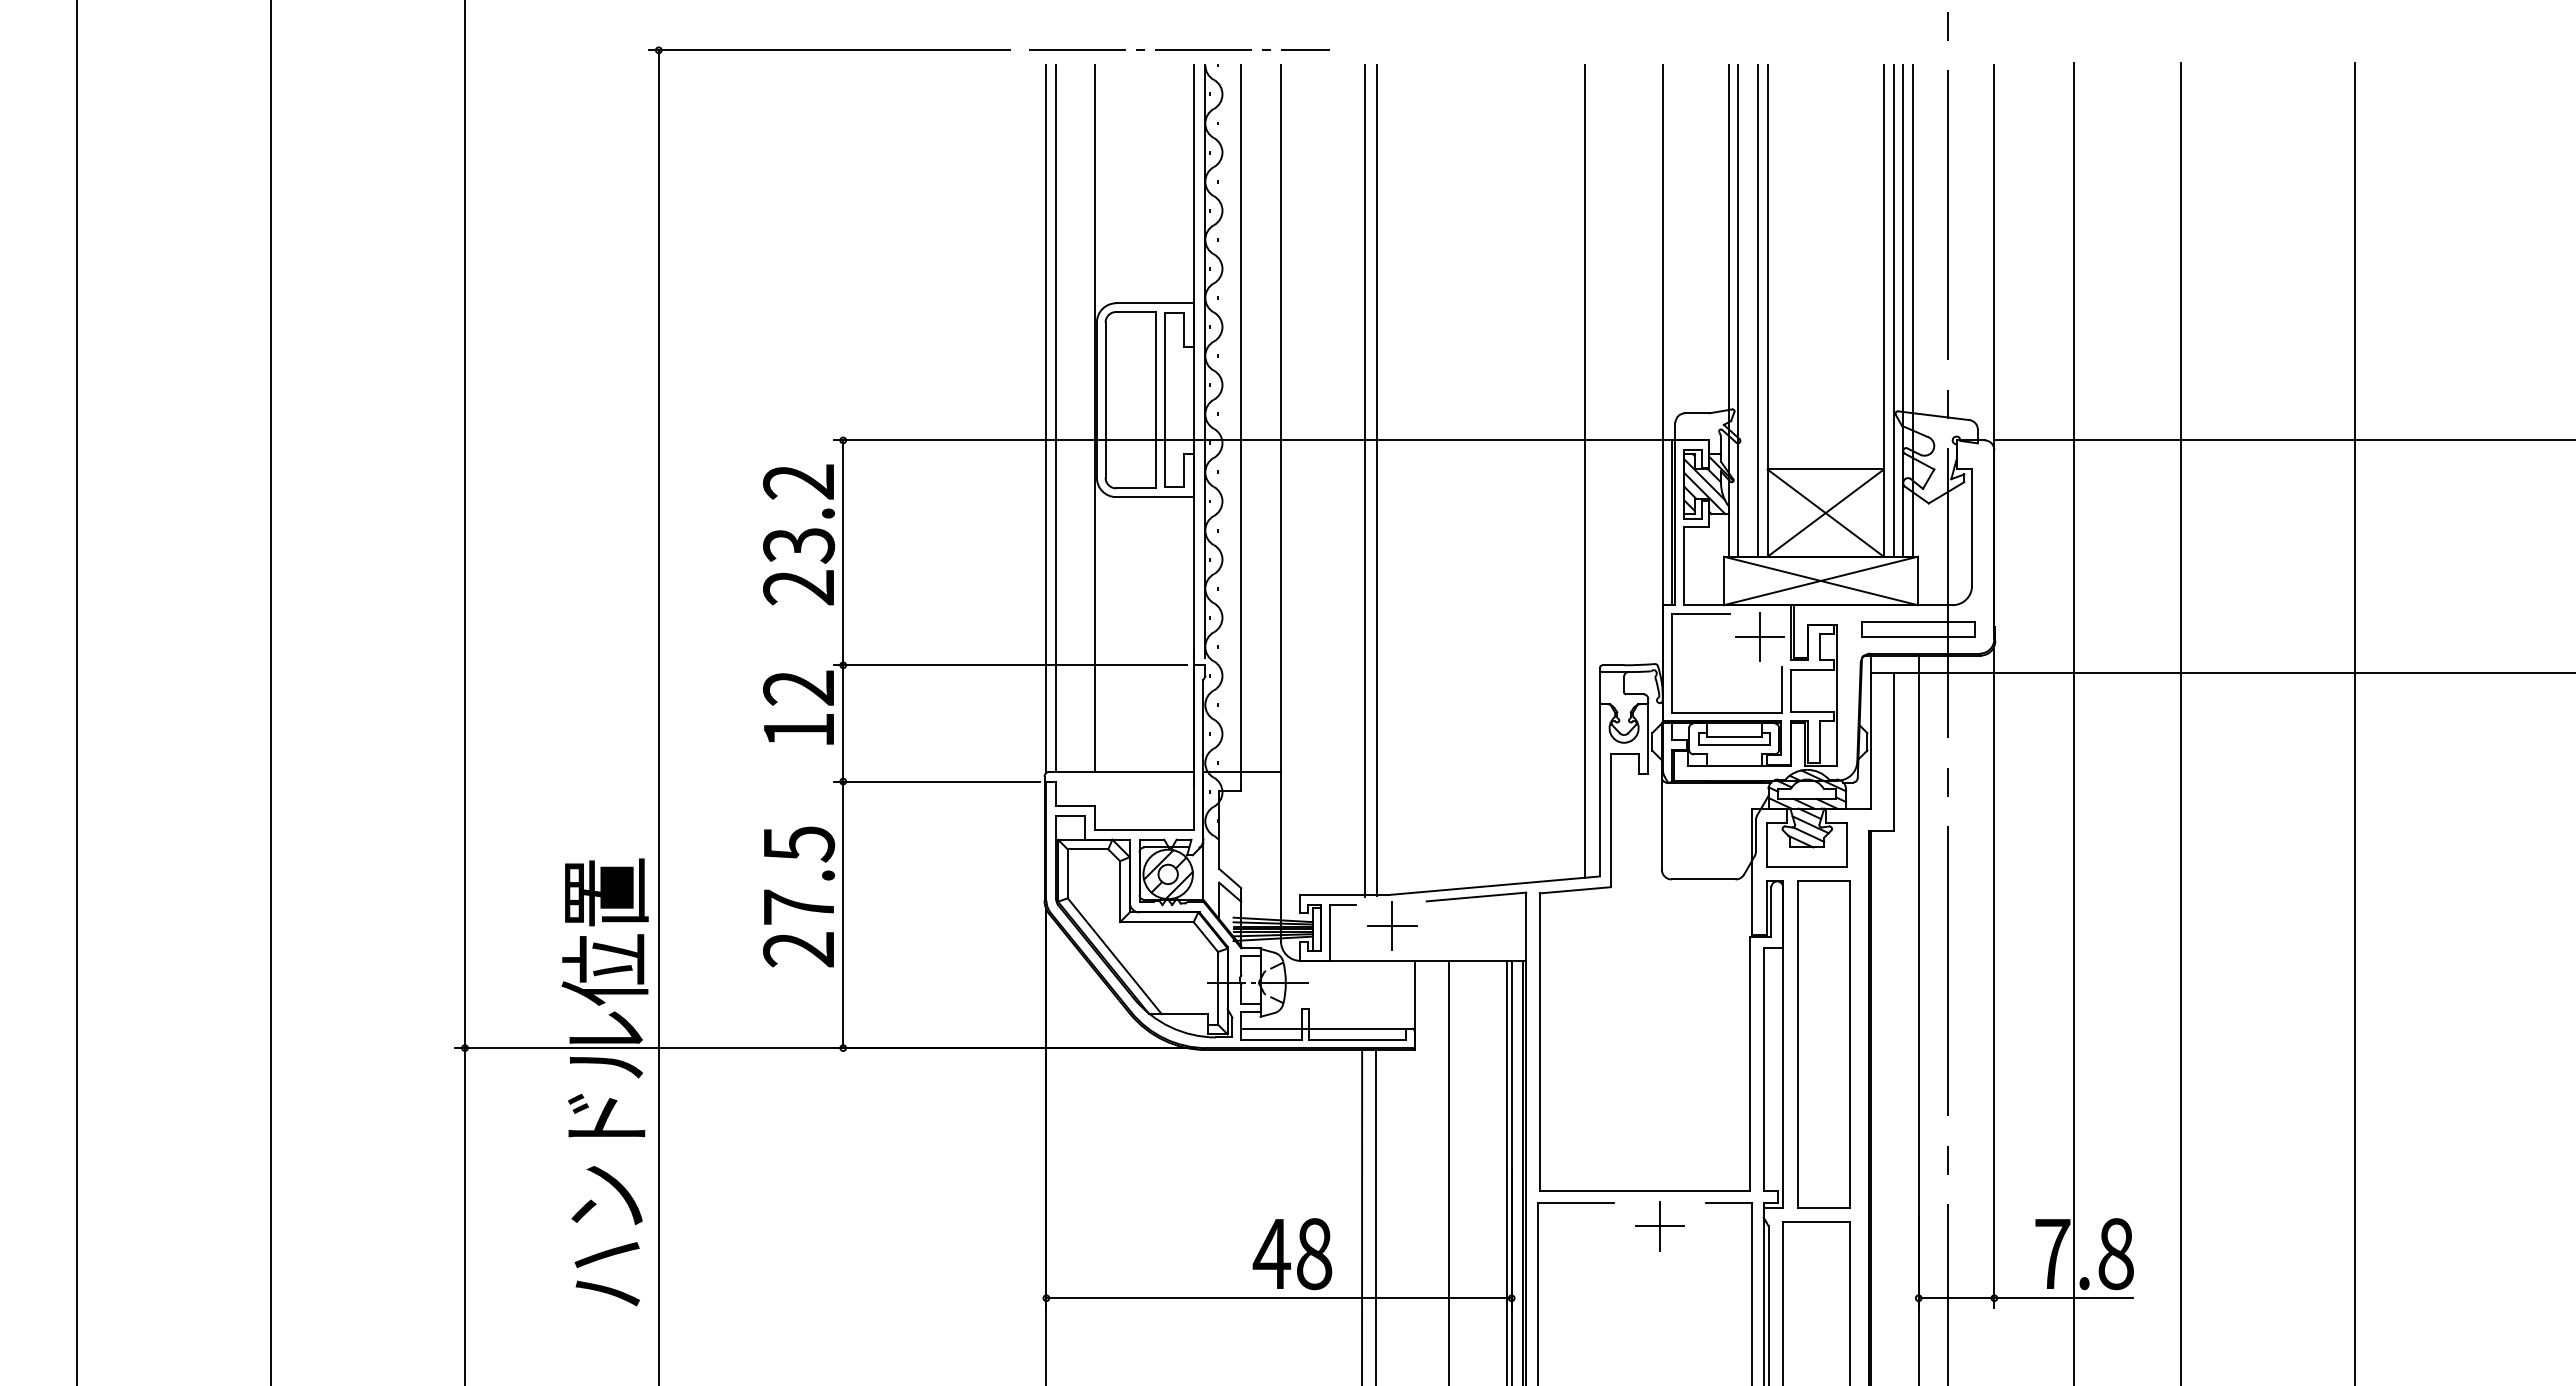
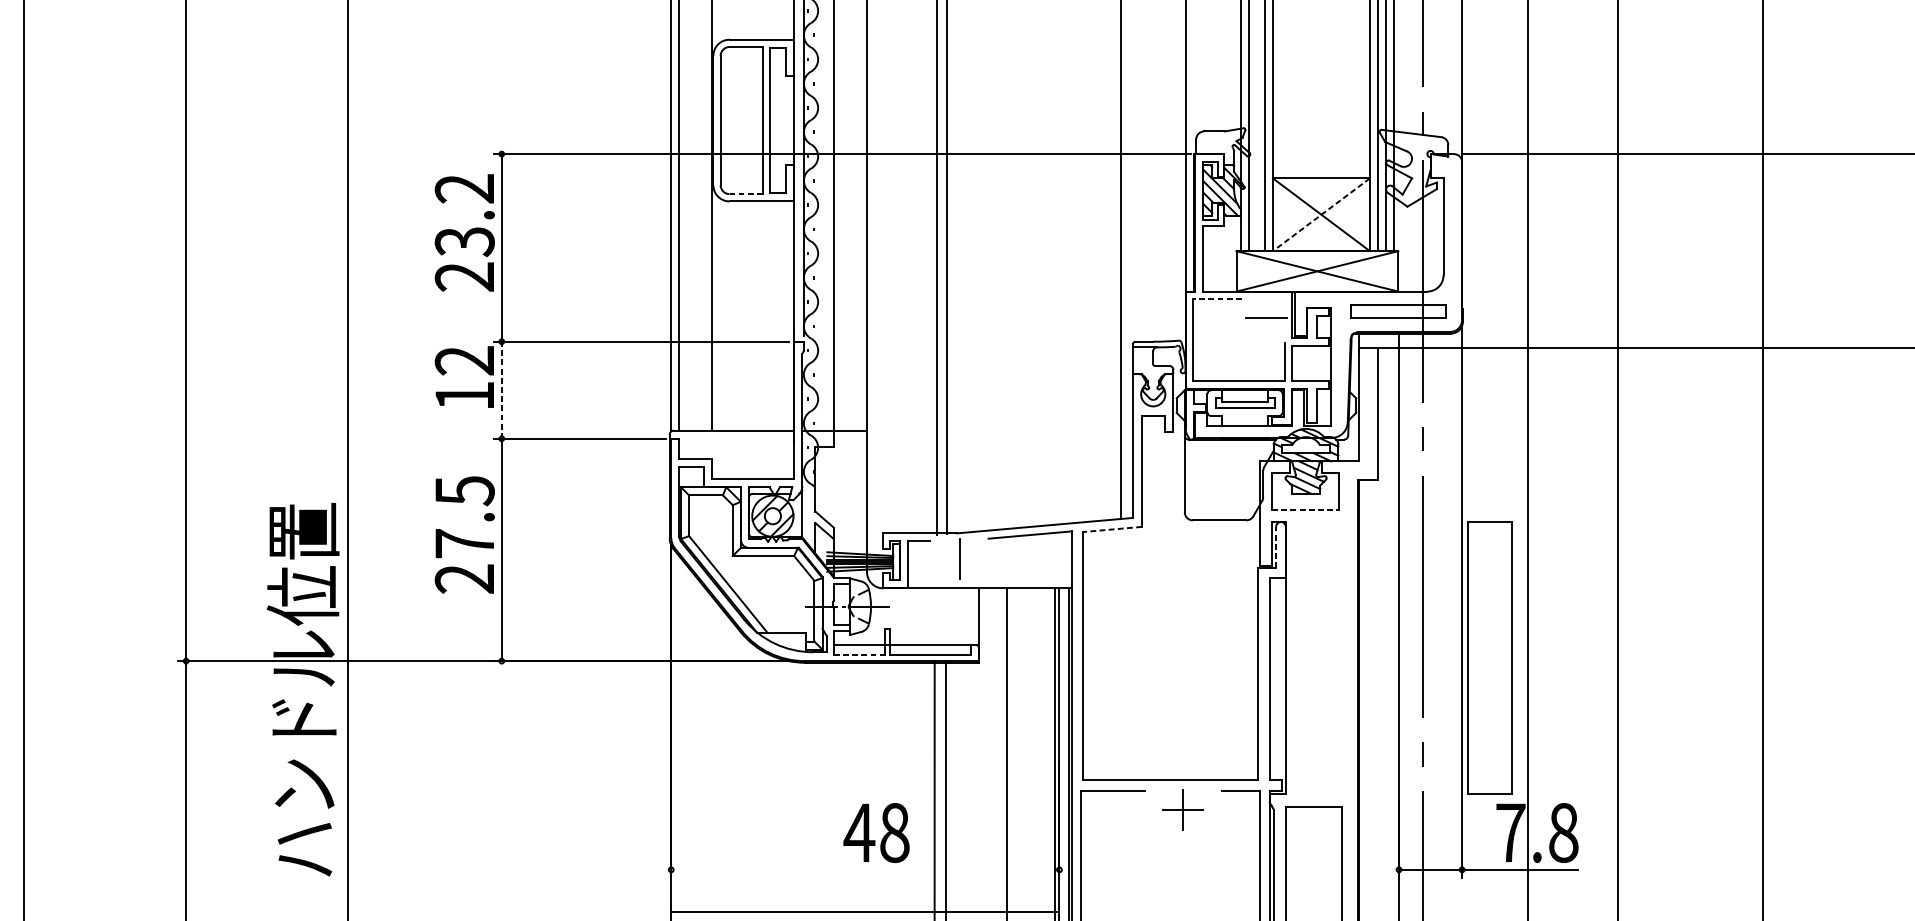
line: (1136, 488) -> (746, 194), solid -> dashed
line: (1825, 513) -> (1321, 215), solid -> dashed
line: (1700, 613) -> (1216, 298), solid -> dashed
line: (1759, 636) -> (1266, 317), removed
line: (843, 722) -> (501, 389), solid -> dashed
line: (1807, 866) -> (1306, 509), solid -> dashed
line: (1575, 890) -> (1112, 529), solid -> dashed
line: (1771, 911) -> (1276, 547), solid -> dashed
line: (1392, 925) -> (960, 558), removed
line: (1271, 1040) -> (859, 654), solid -> dashed
part: (1823, 1044) -> (1489, 658), moved
line: (1278, 1298) -> (864, 912), moved

